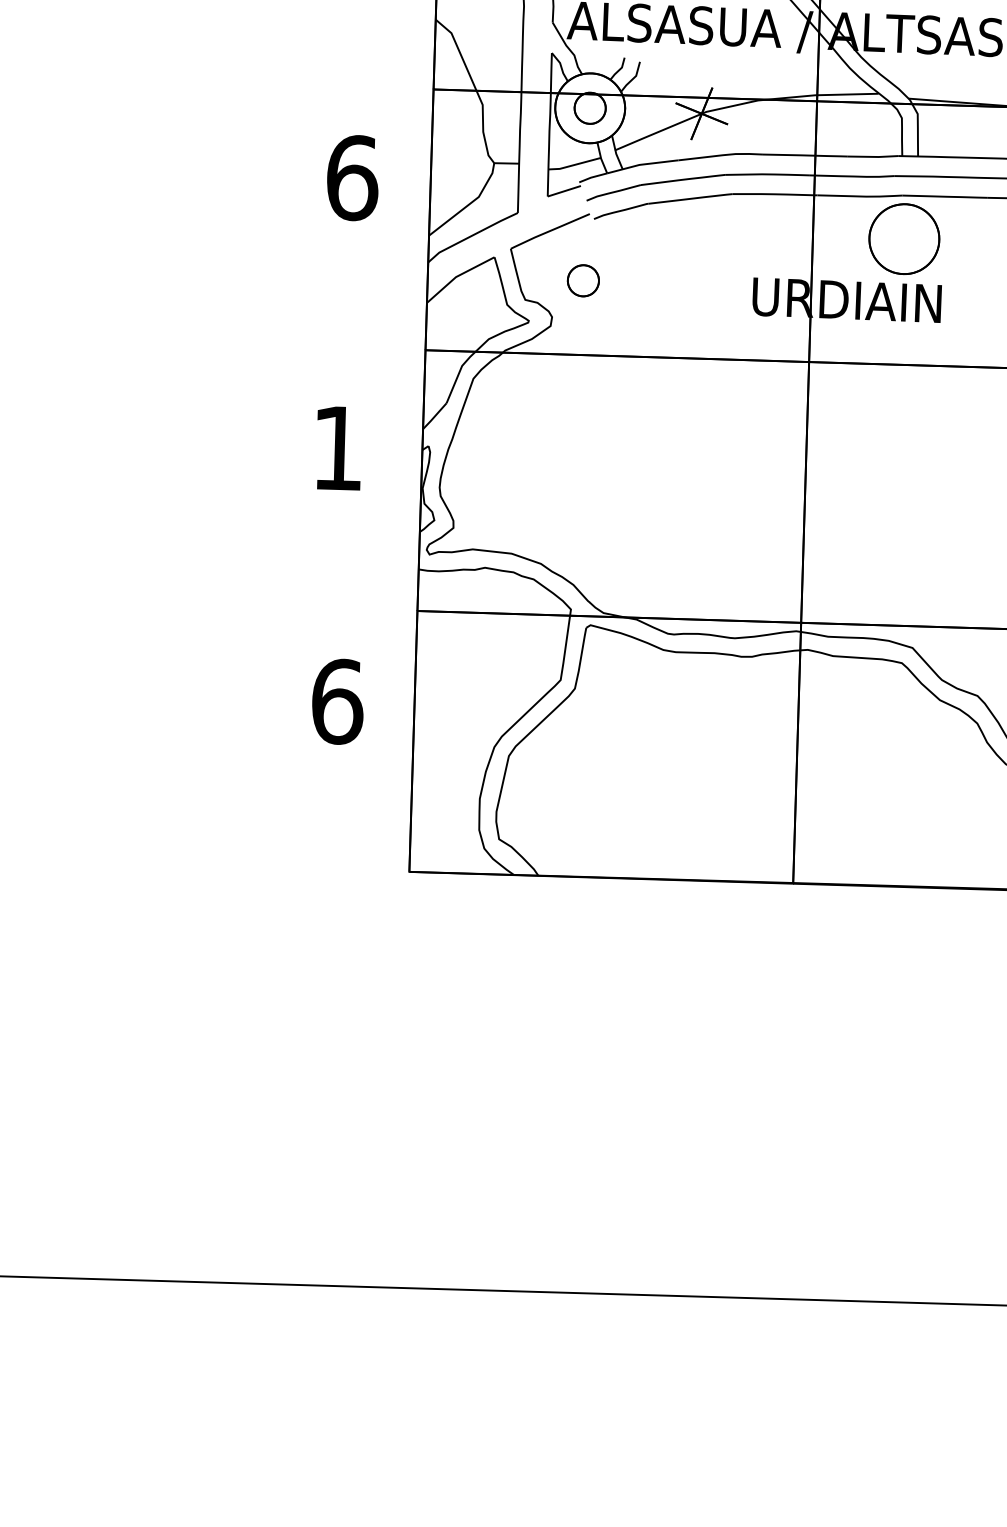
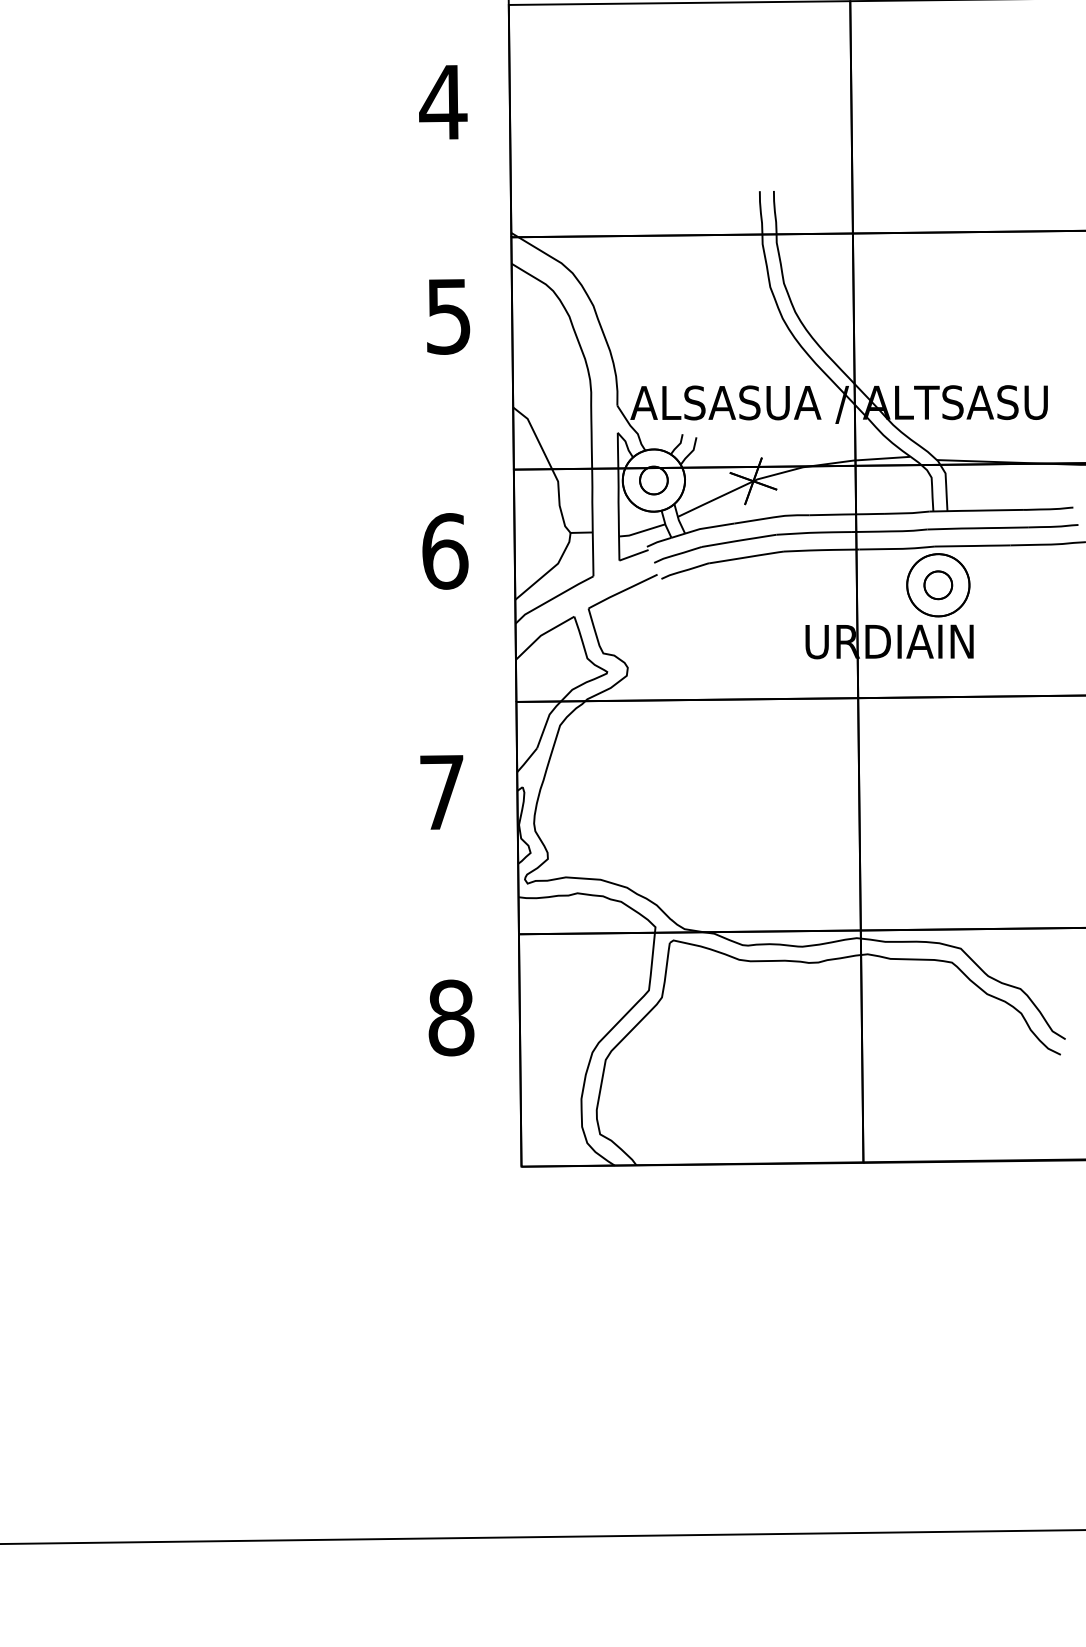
part: (583, 281) -> (938, 585), moved
text: (337, 448) -> (441, 792), 1 -> 7
text: (337, 701) -> (451, 1017), 6 -> 8

